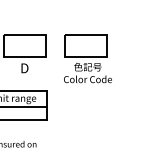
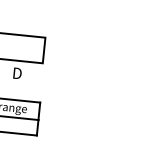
part: (87, 58) -> (90, 69), removed

